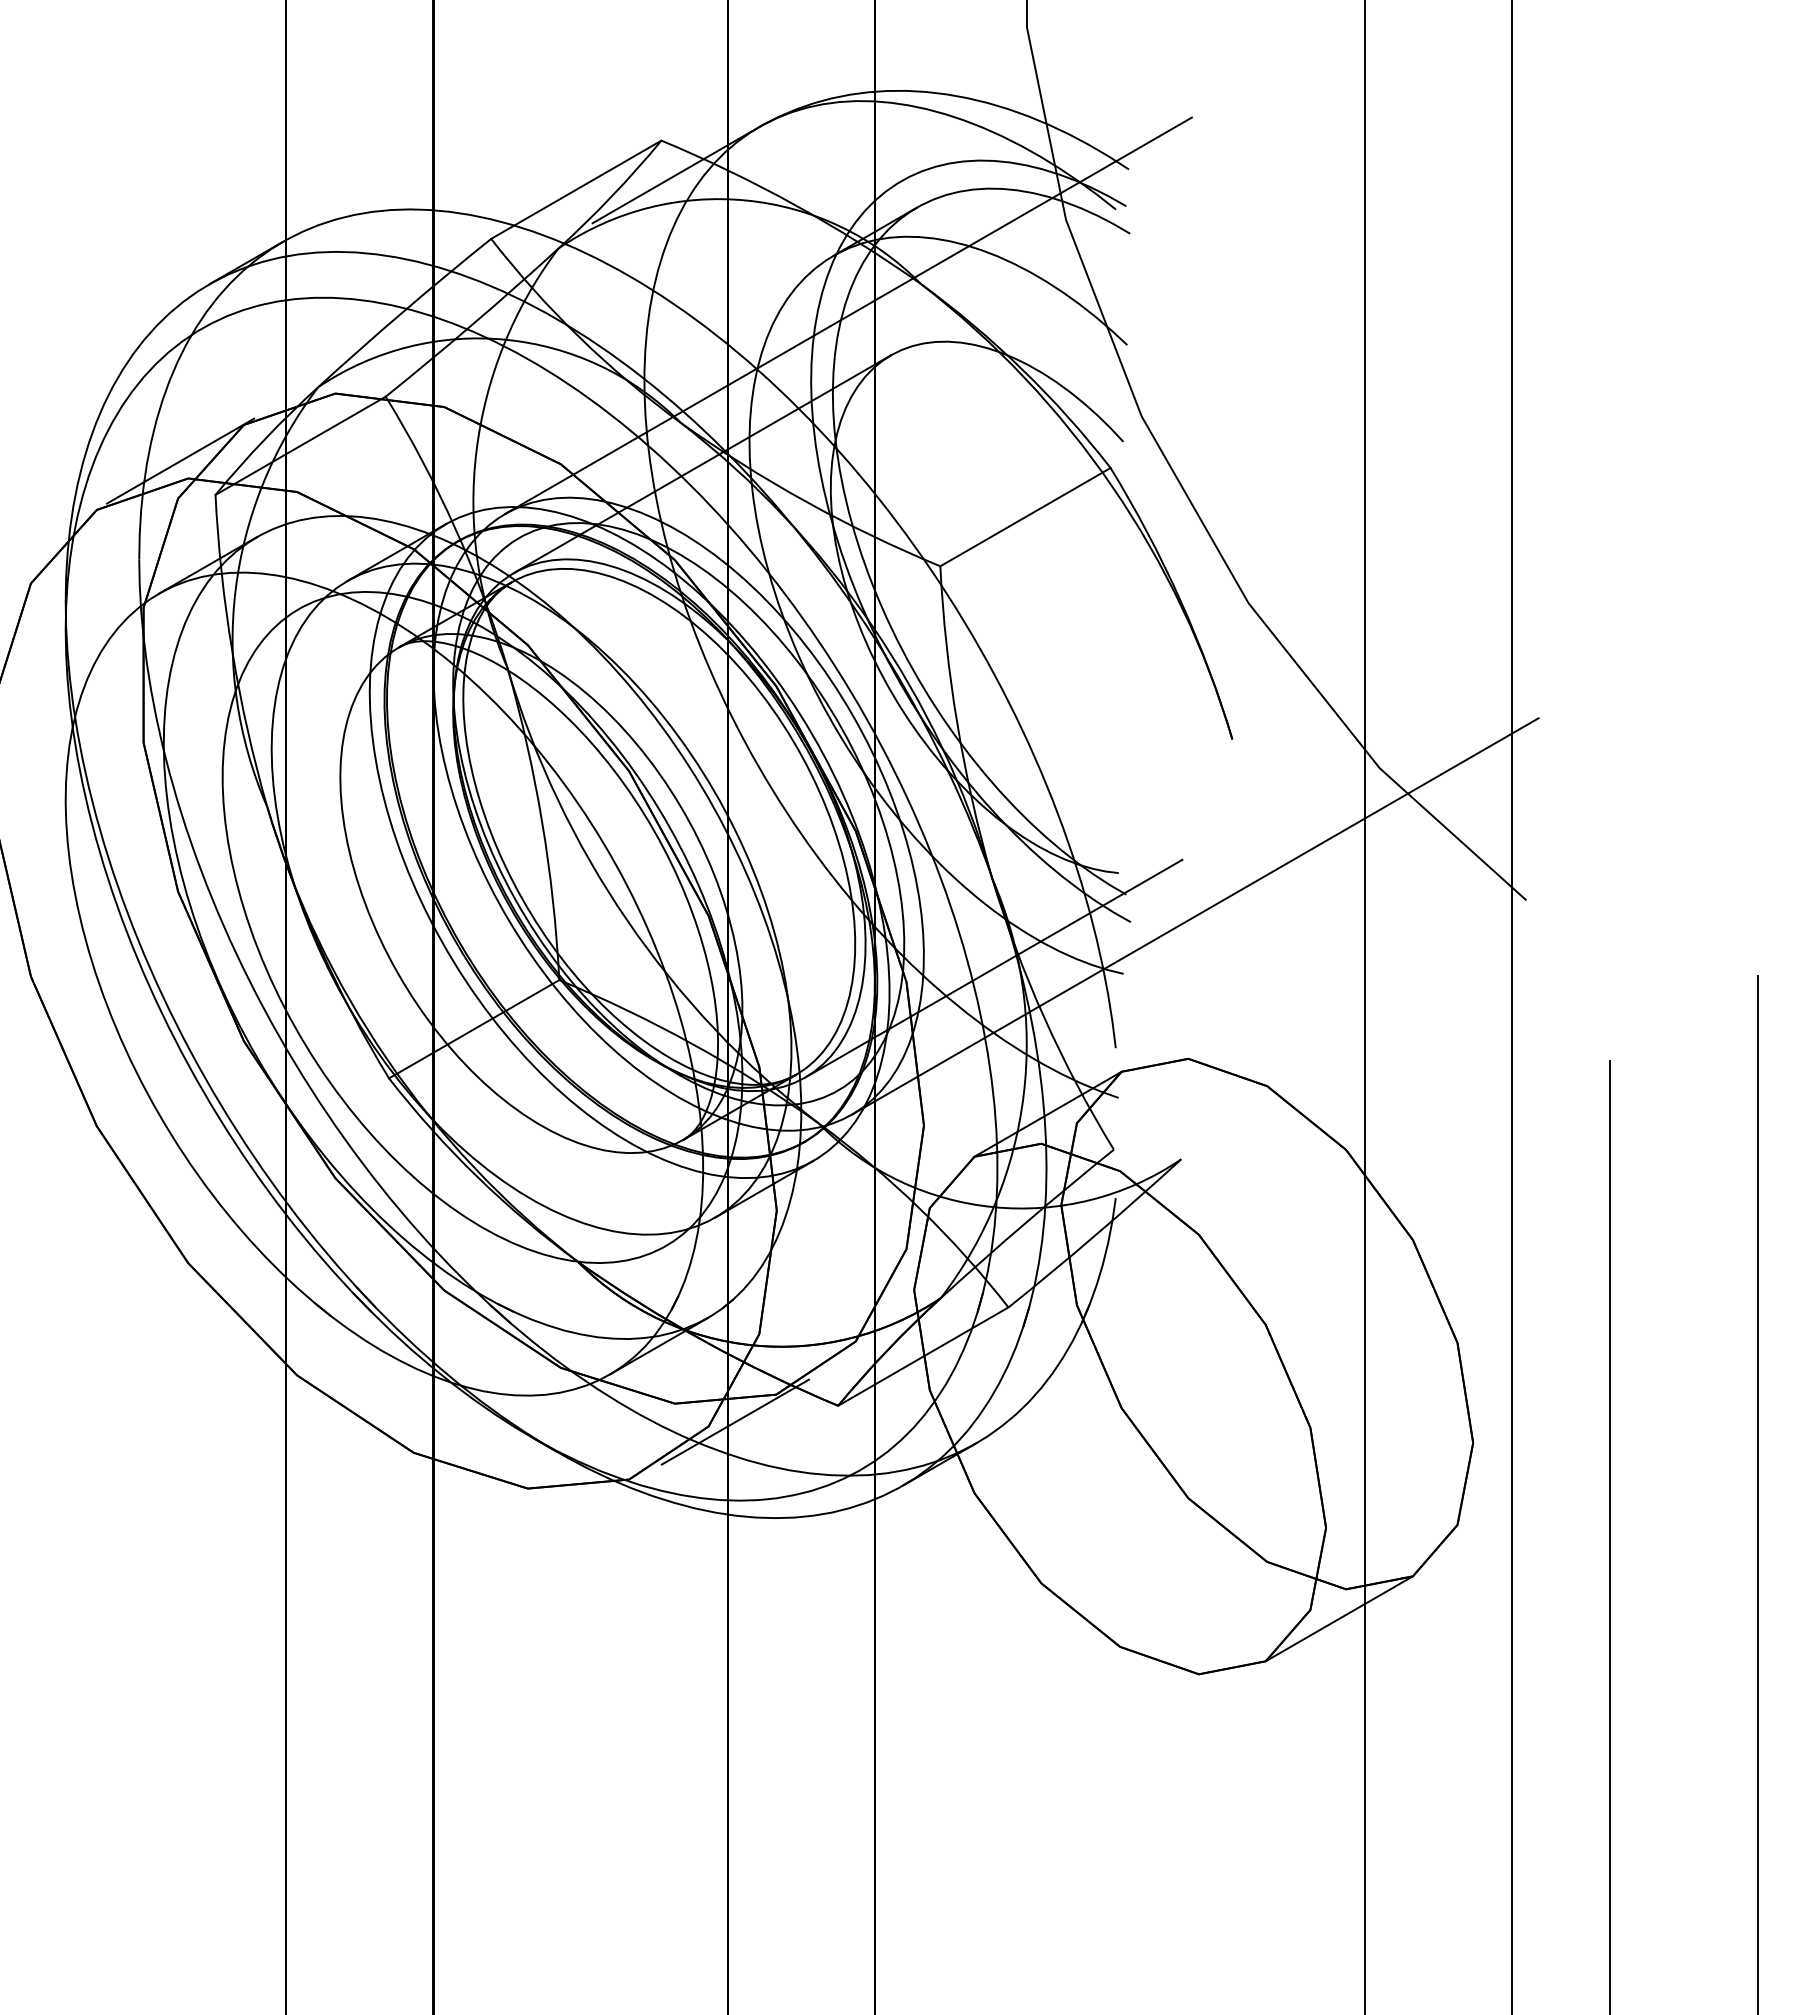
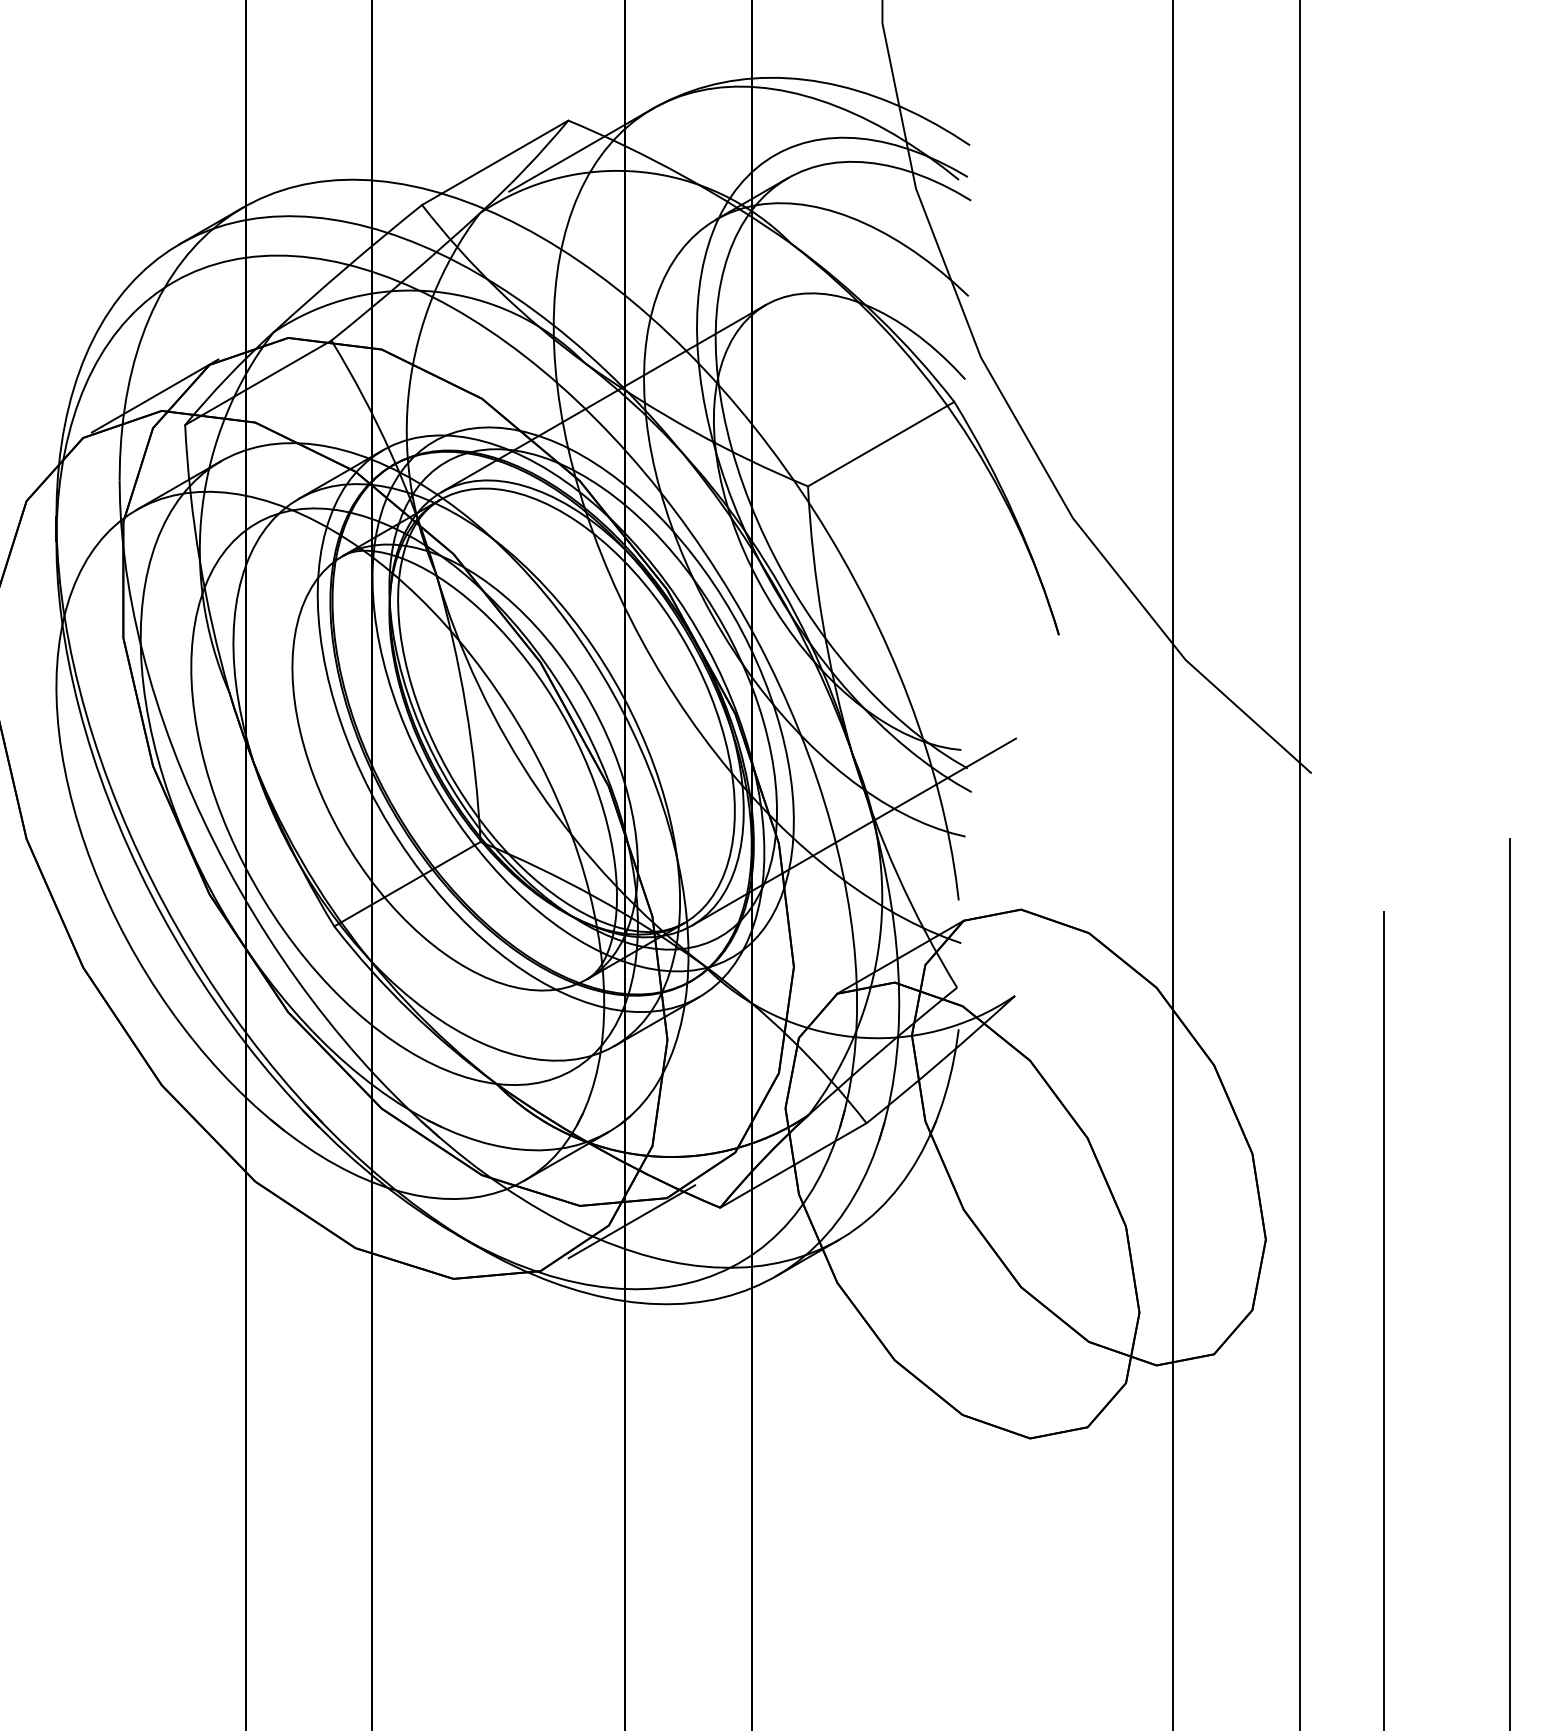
line: (848, 315) -> (729, 270), removed
line: (1195, 916) -> (1027, 787), removed
line: (1338, 1618) -> (1150, 1390), removed

